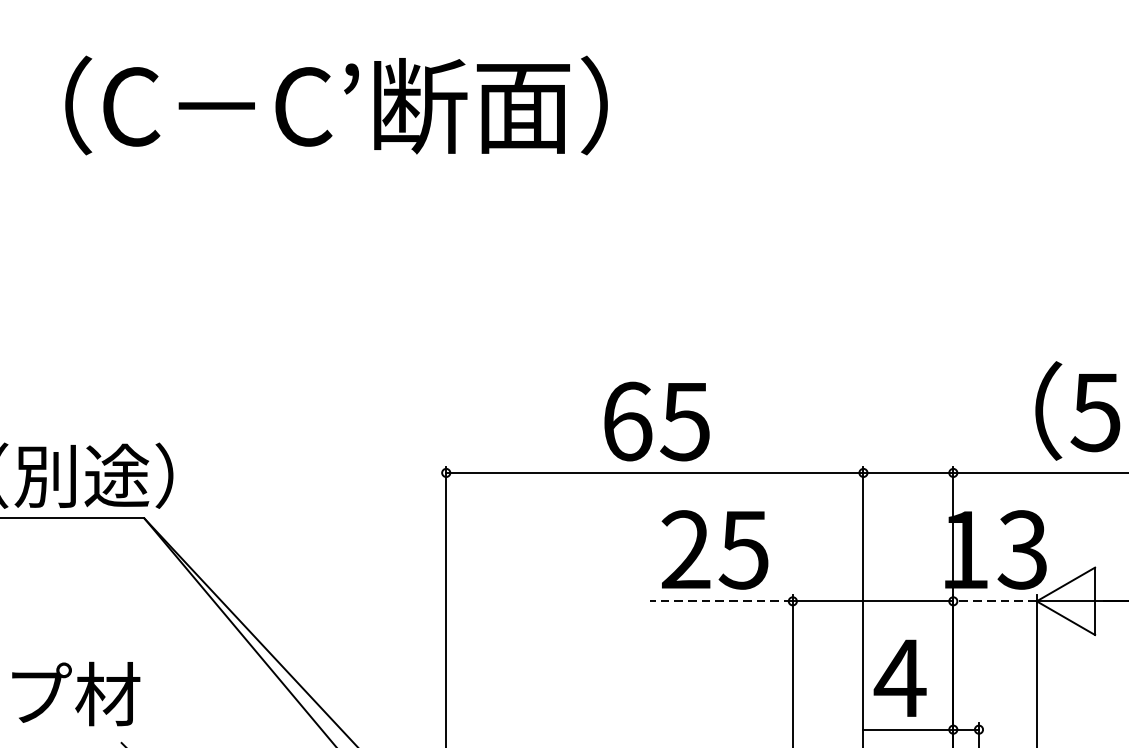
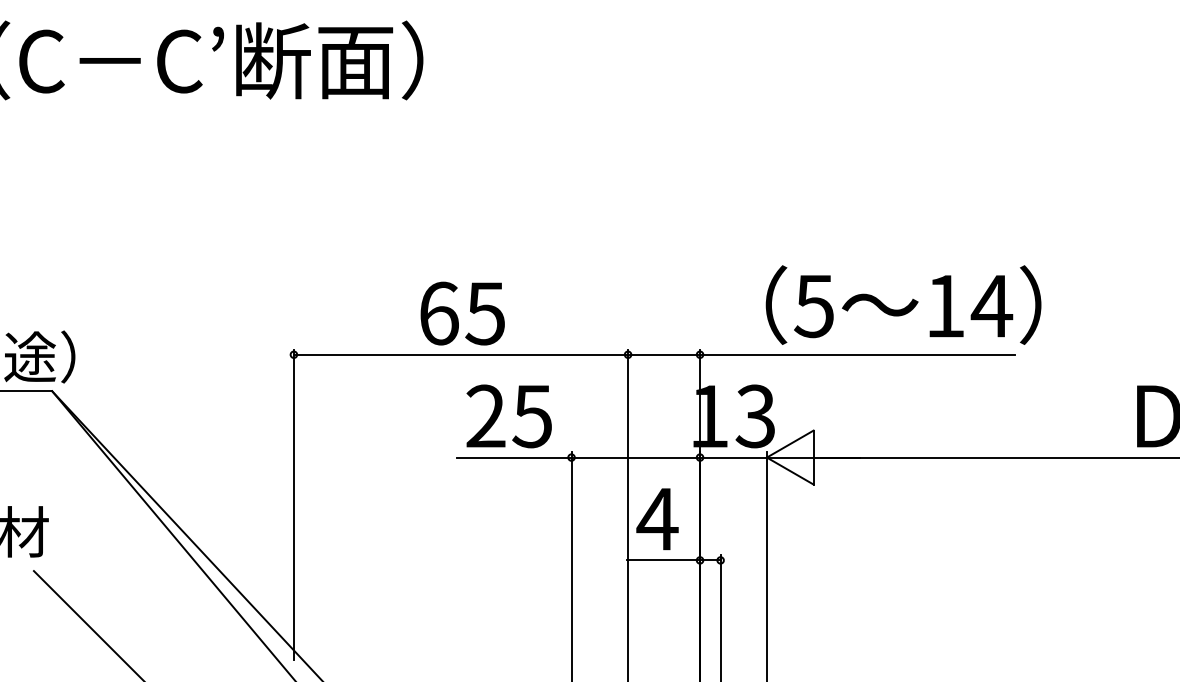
line: (720, 601) -> (513, 457), dashed -> solid
line: (993, 601) -> (732, 457), dashed -> solid

